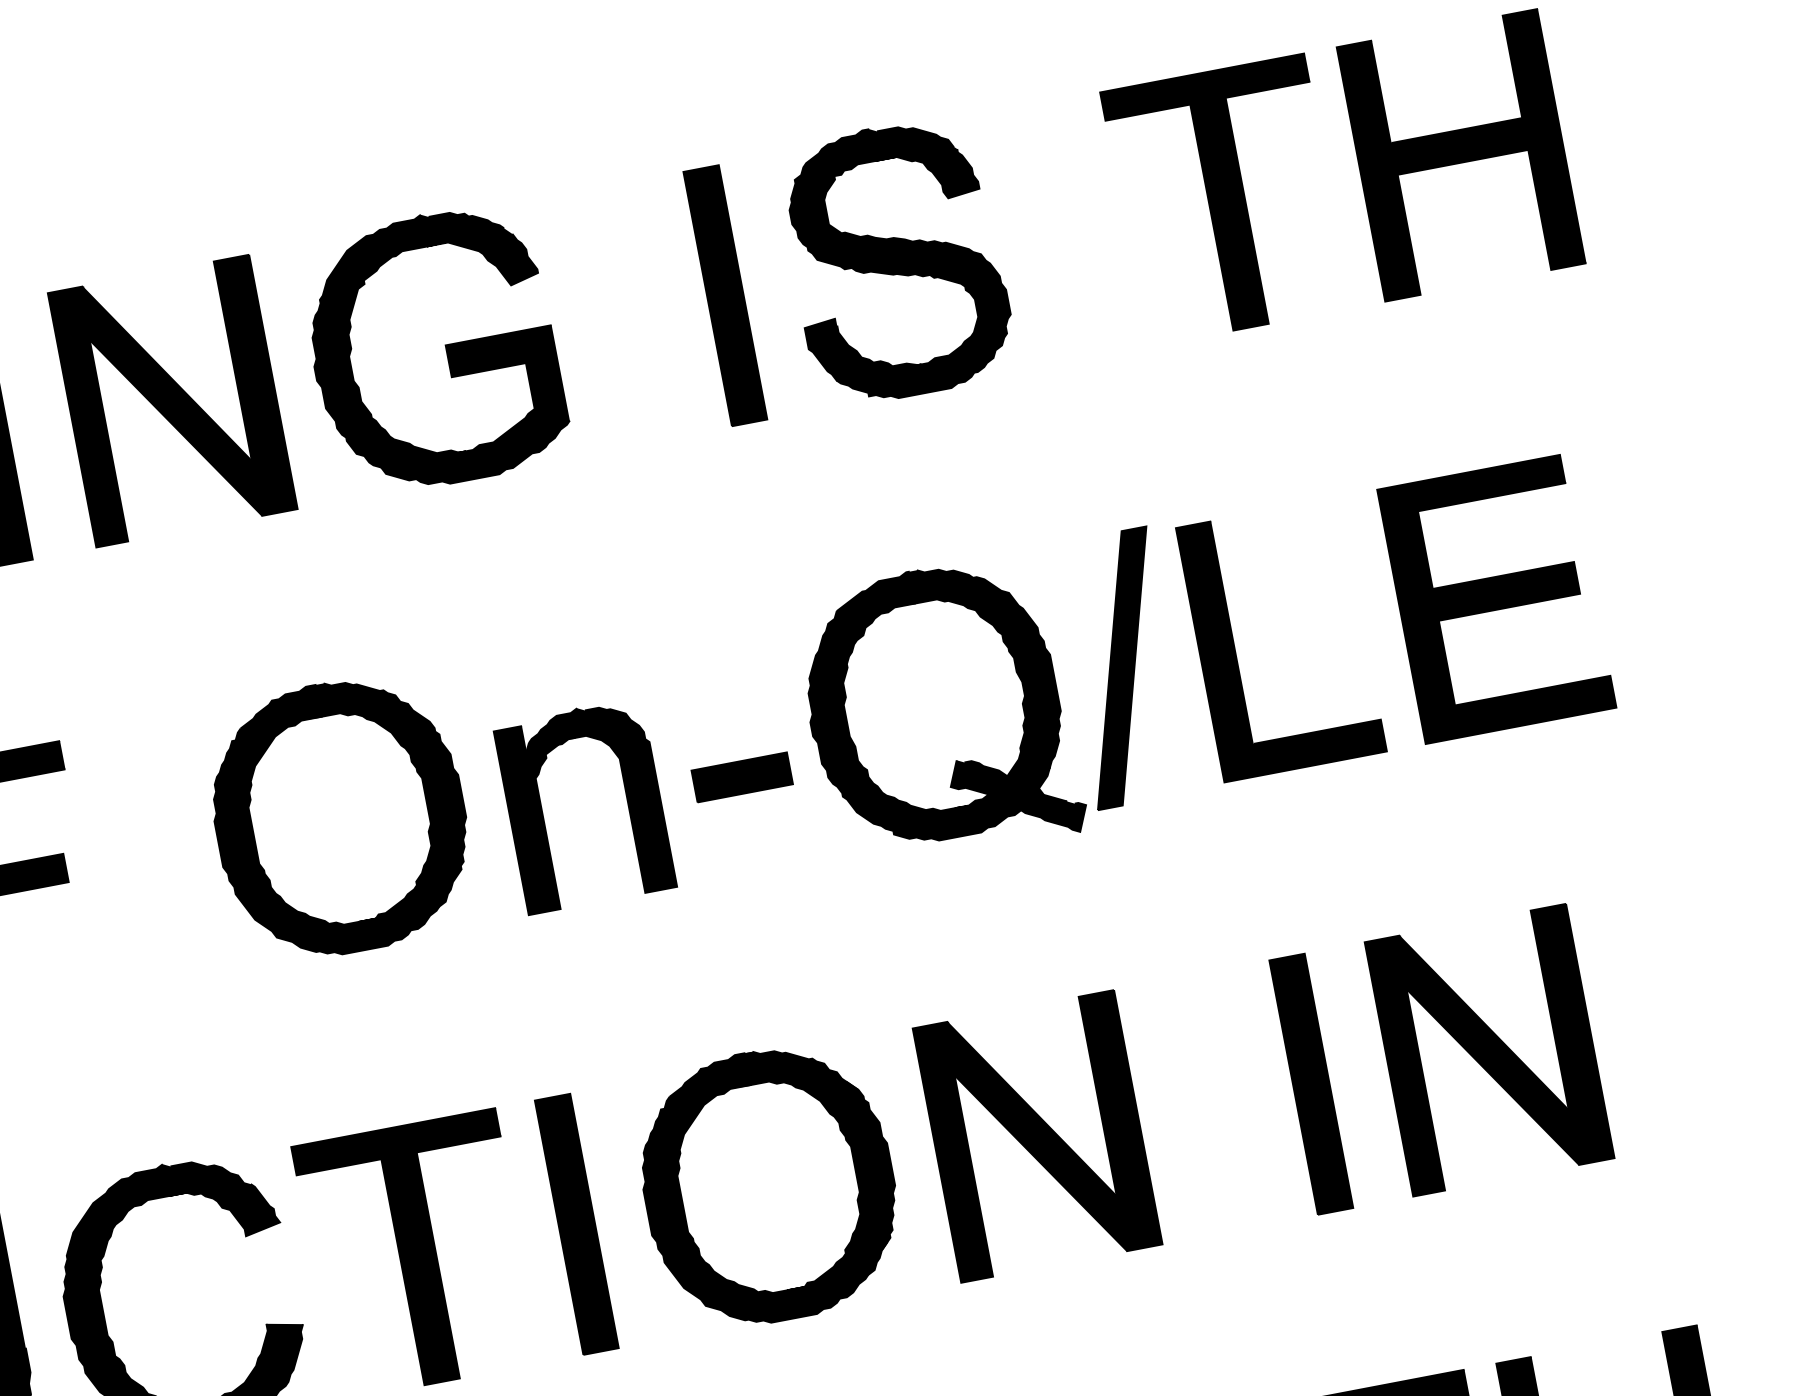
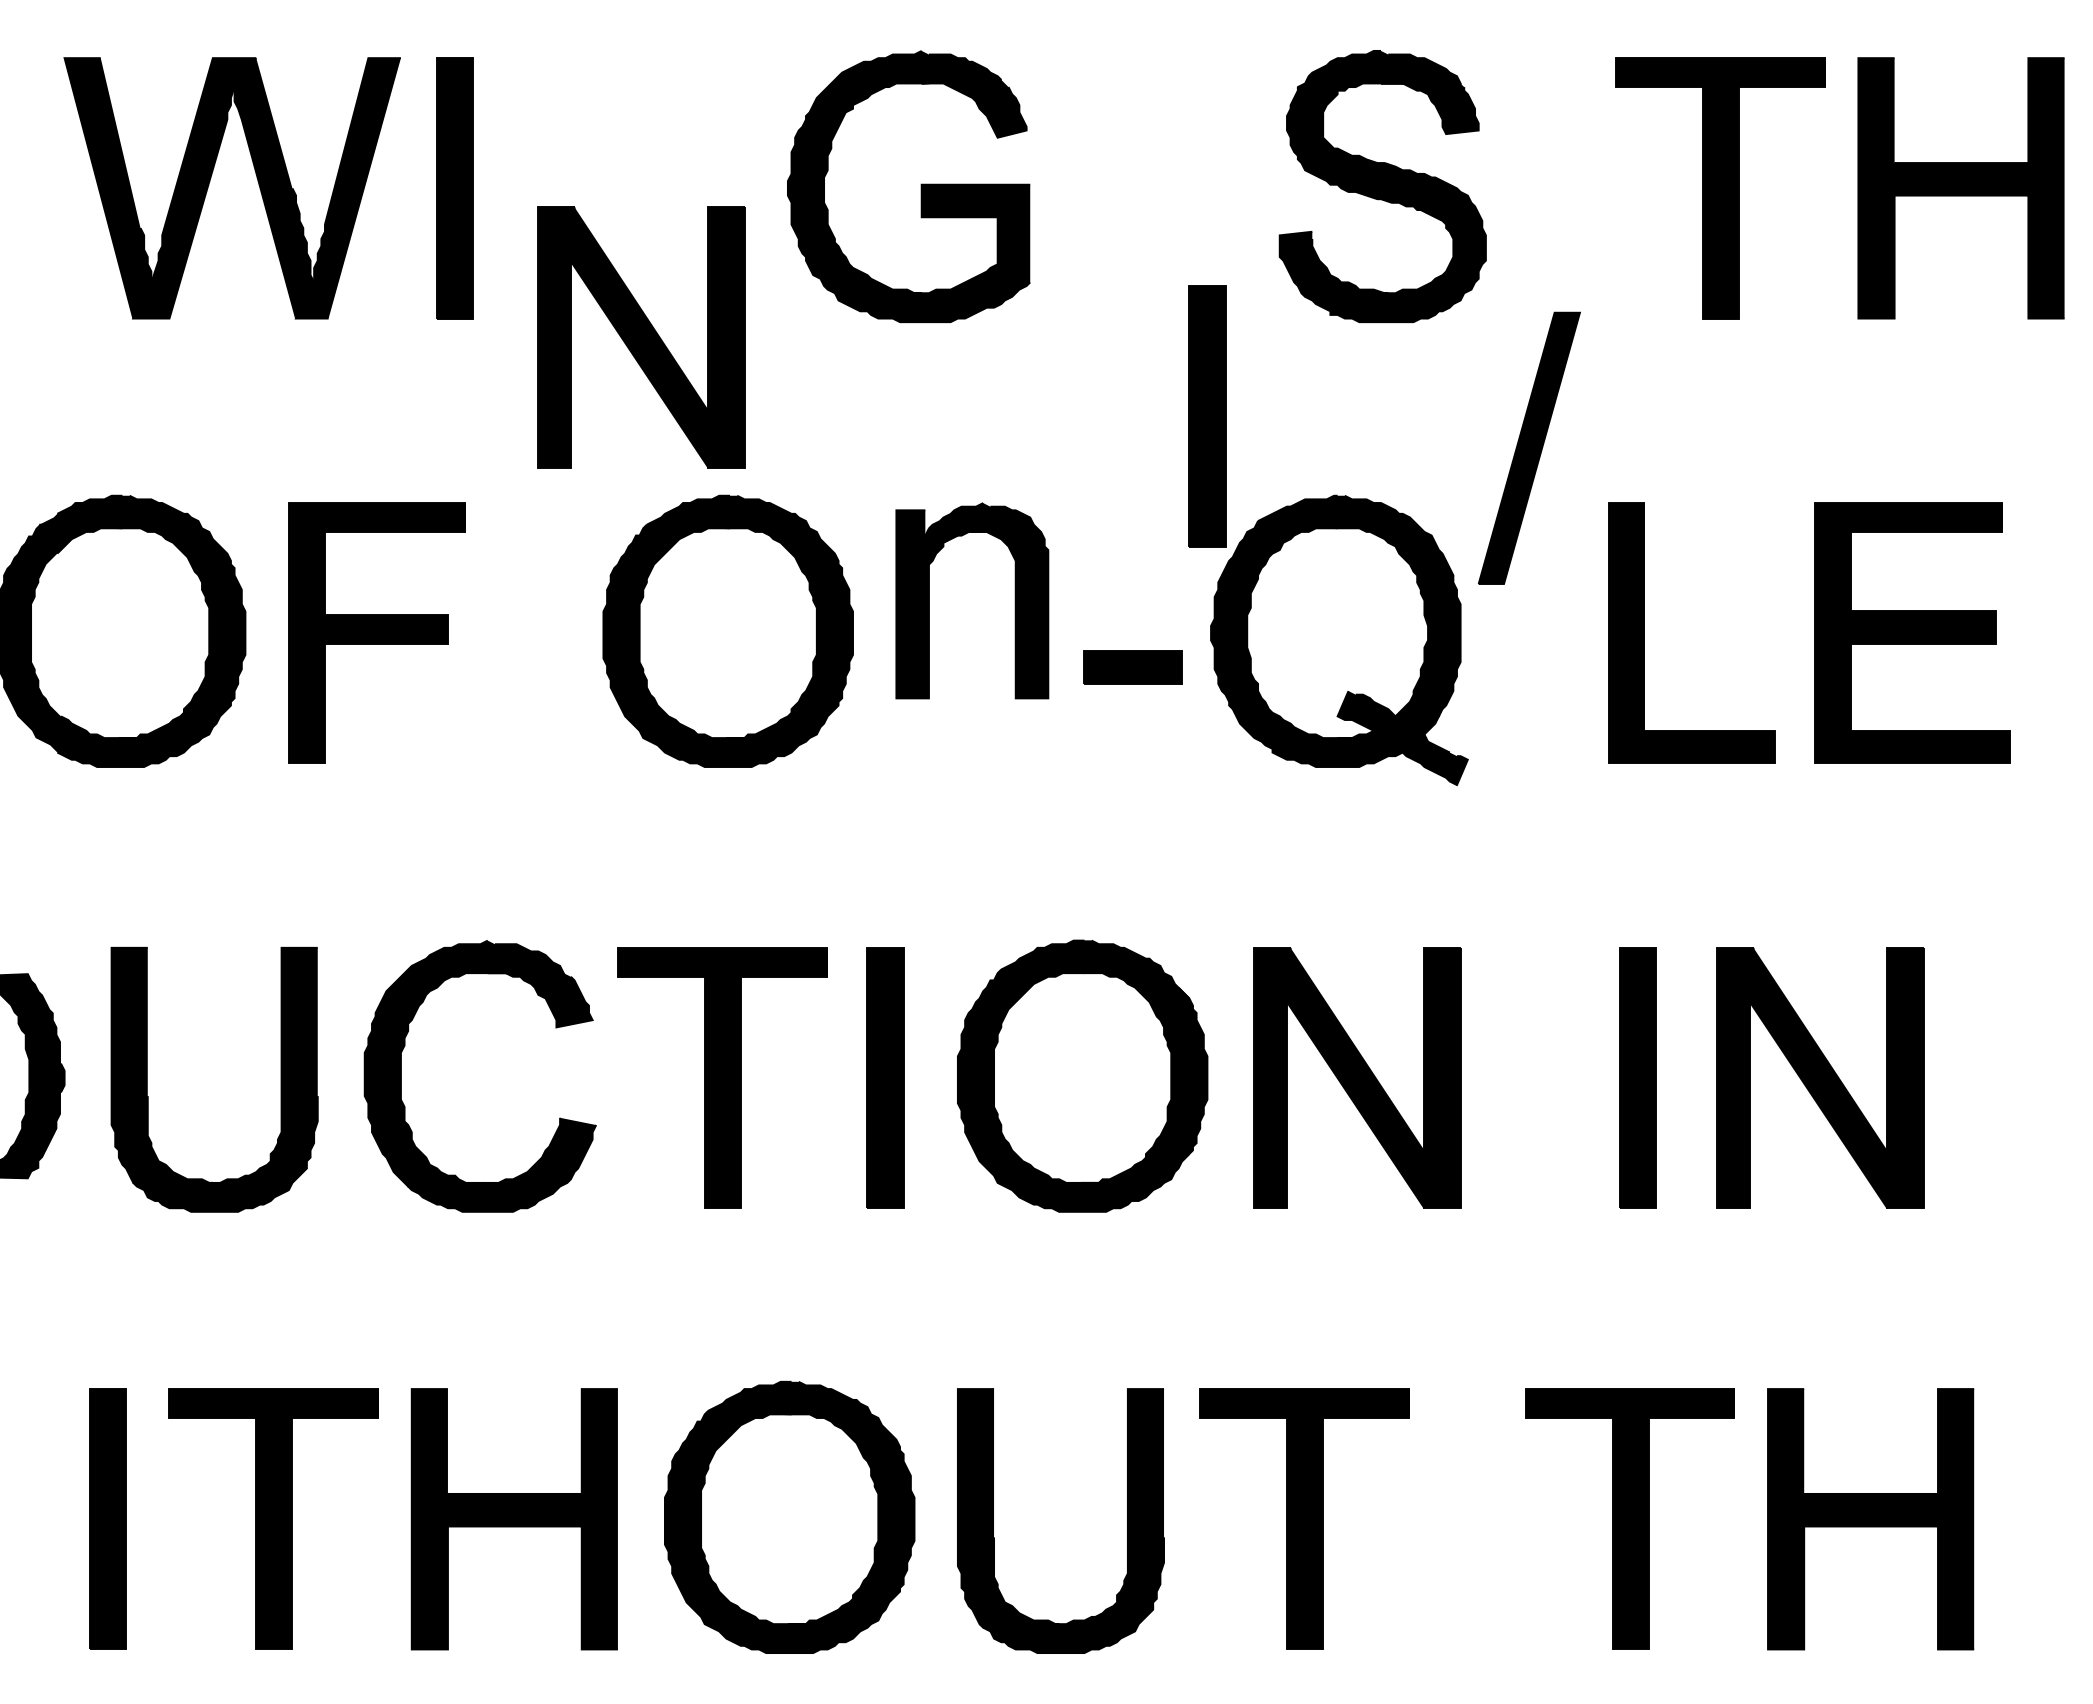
part: (725, 295) -> (1207, 416), moved
part: (172, 401) -> (641, 337), moved
part: (1122, 667) -> (1529, 447), moved
part: (625, 797) -> (1014, 600), moved

